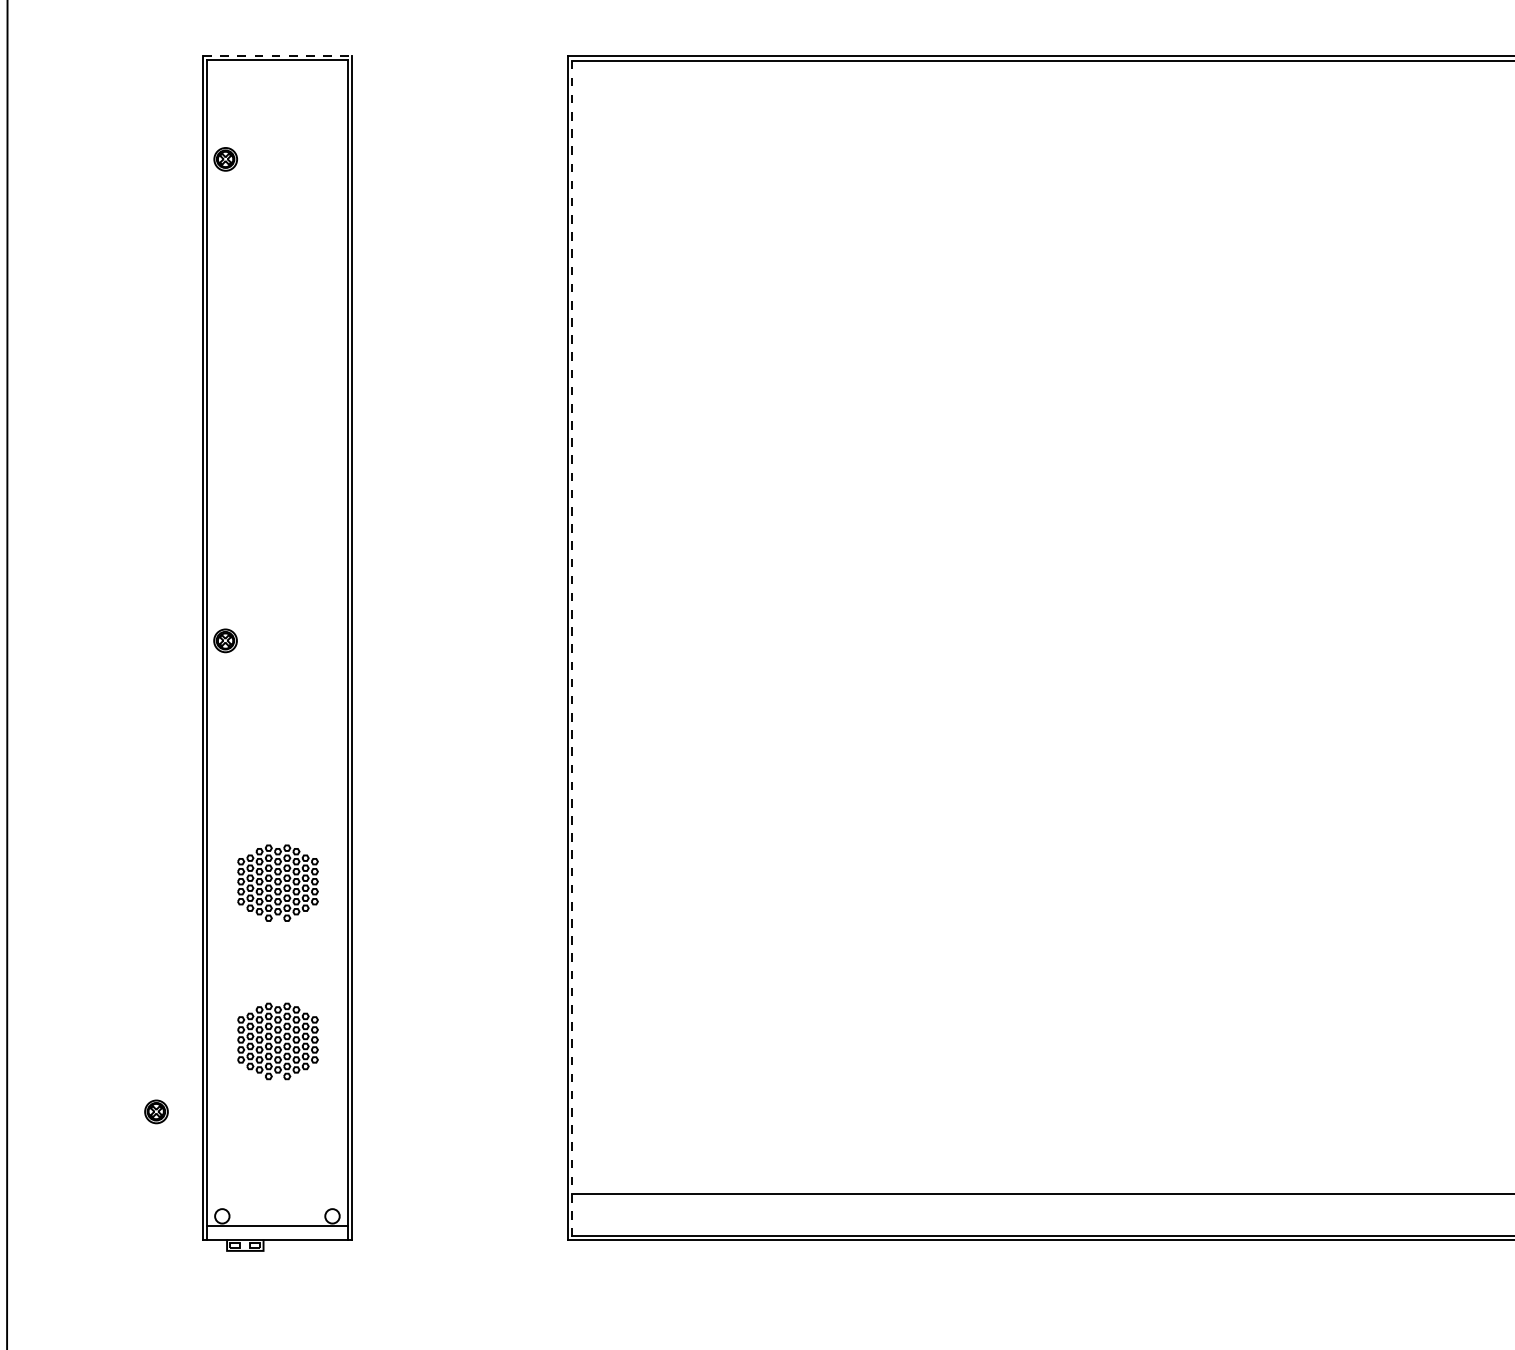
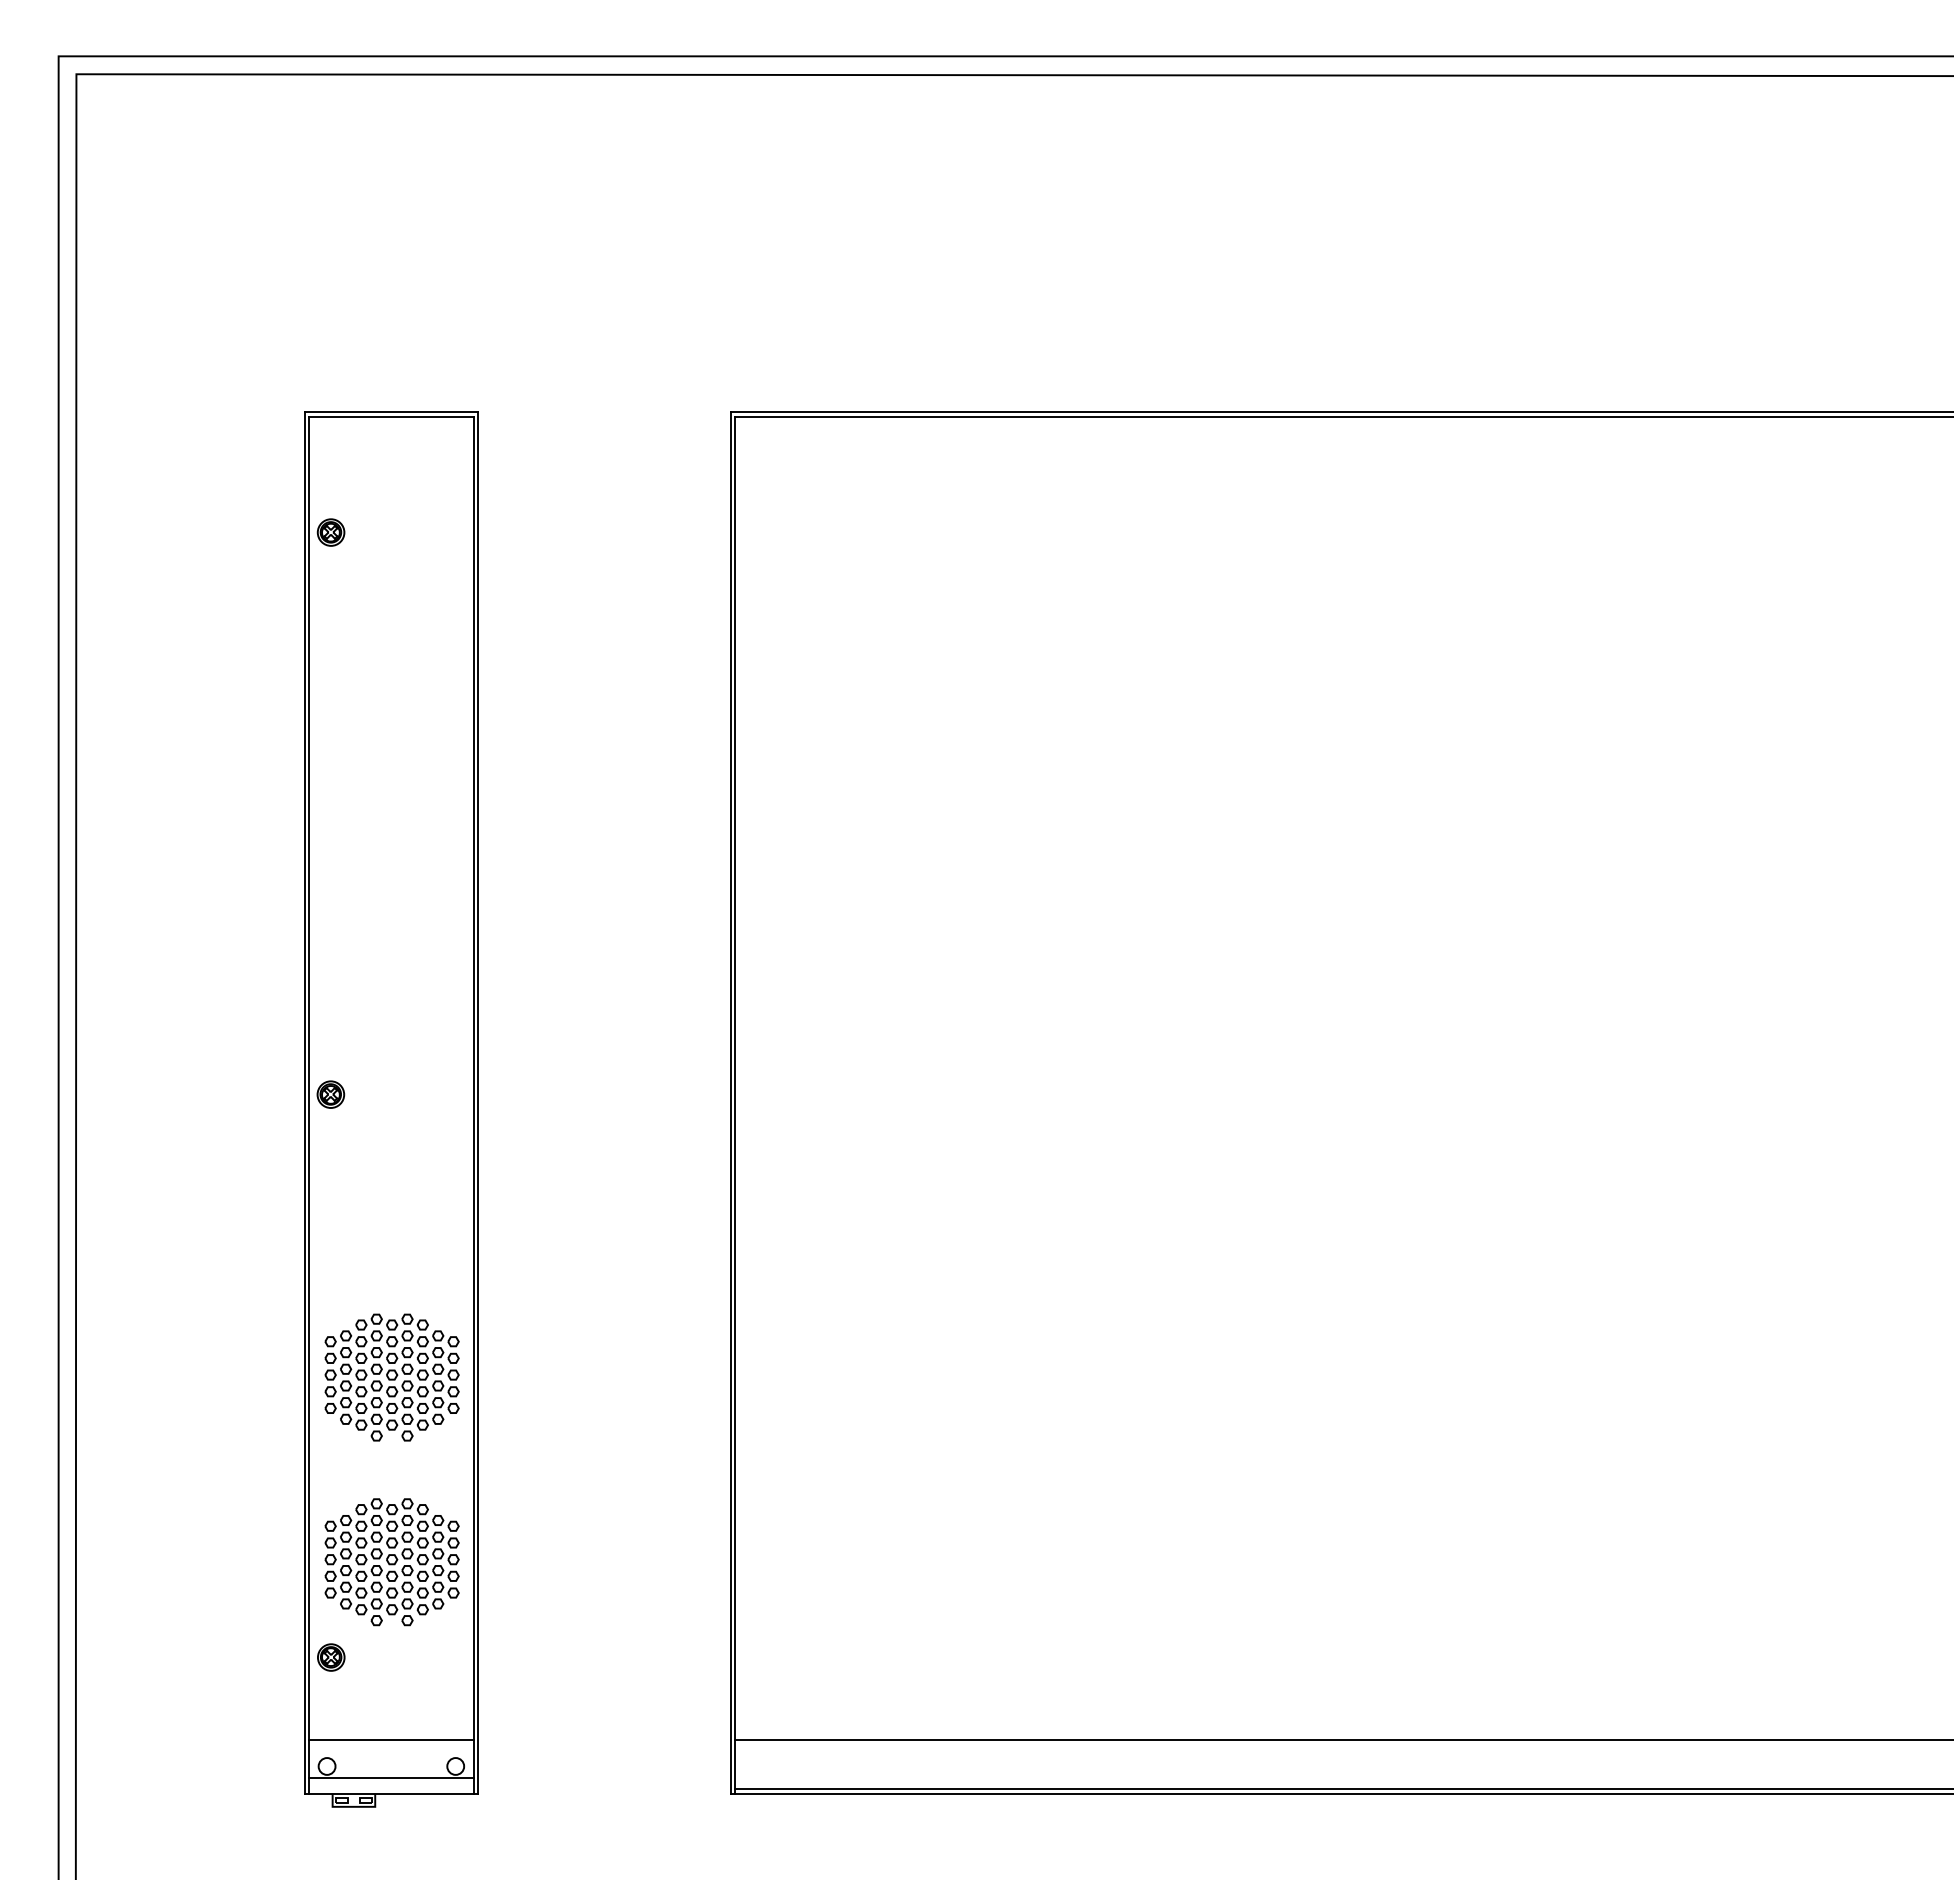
line: (277, 56) -> (391, 412), dashed -> solid
line: (572, 650) -> (735, 1105), dashed -> solid
part: (277, 883) -> (391, 1377), size x1.43
part: (277, 1041) -> (391, 1562), size x1.43
part: (156, 1111) -> (331, 1657), moved
line: (277, 1193) -> (391, 1739), added

